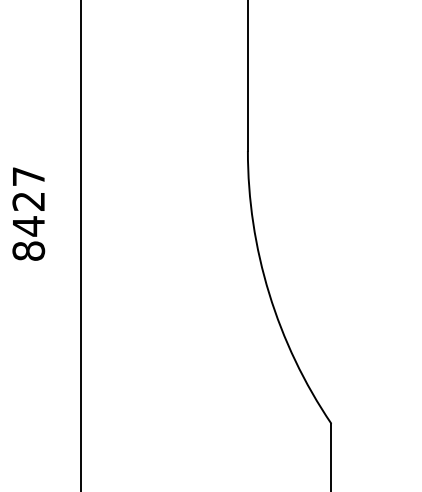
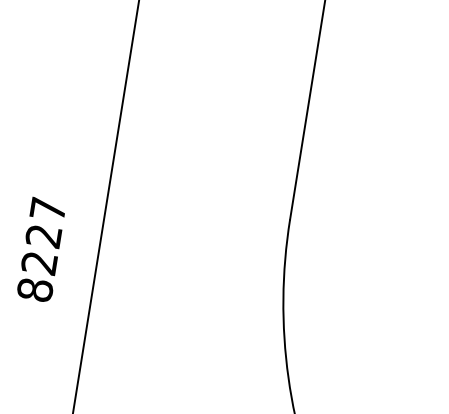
text: (28, 226) -> (39, 263), 8427 -> 8227

